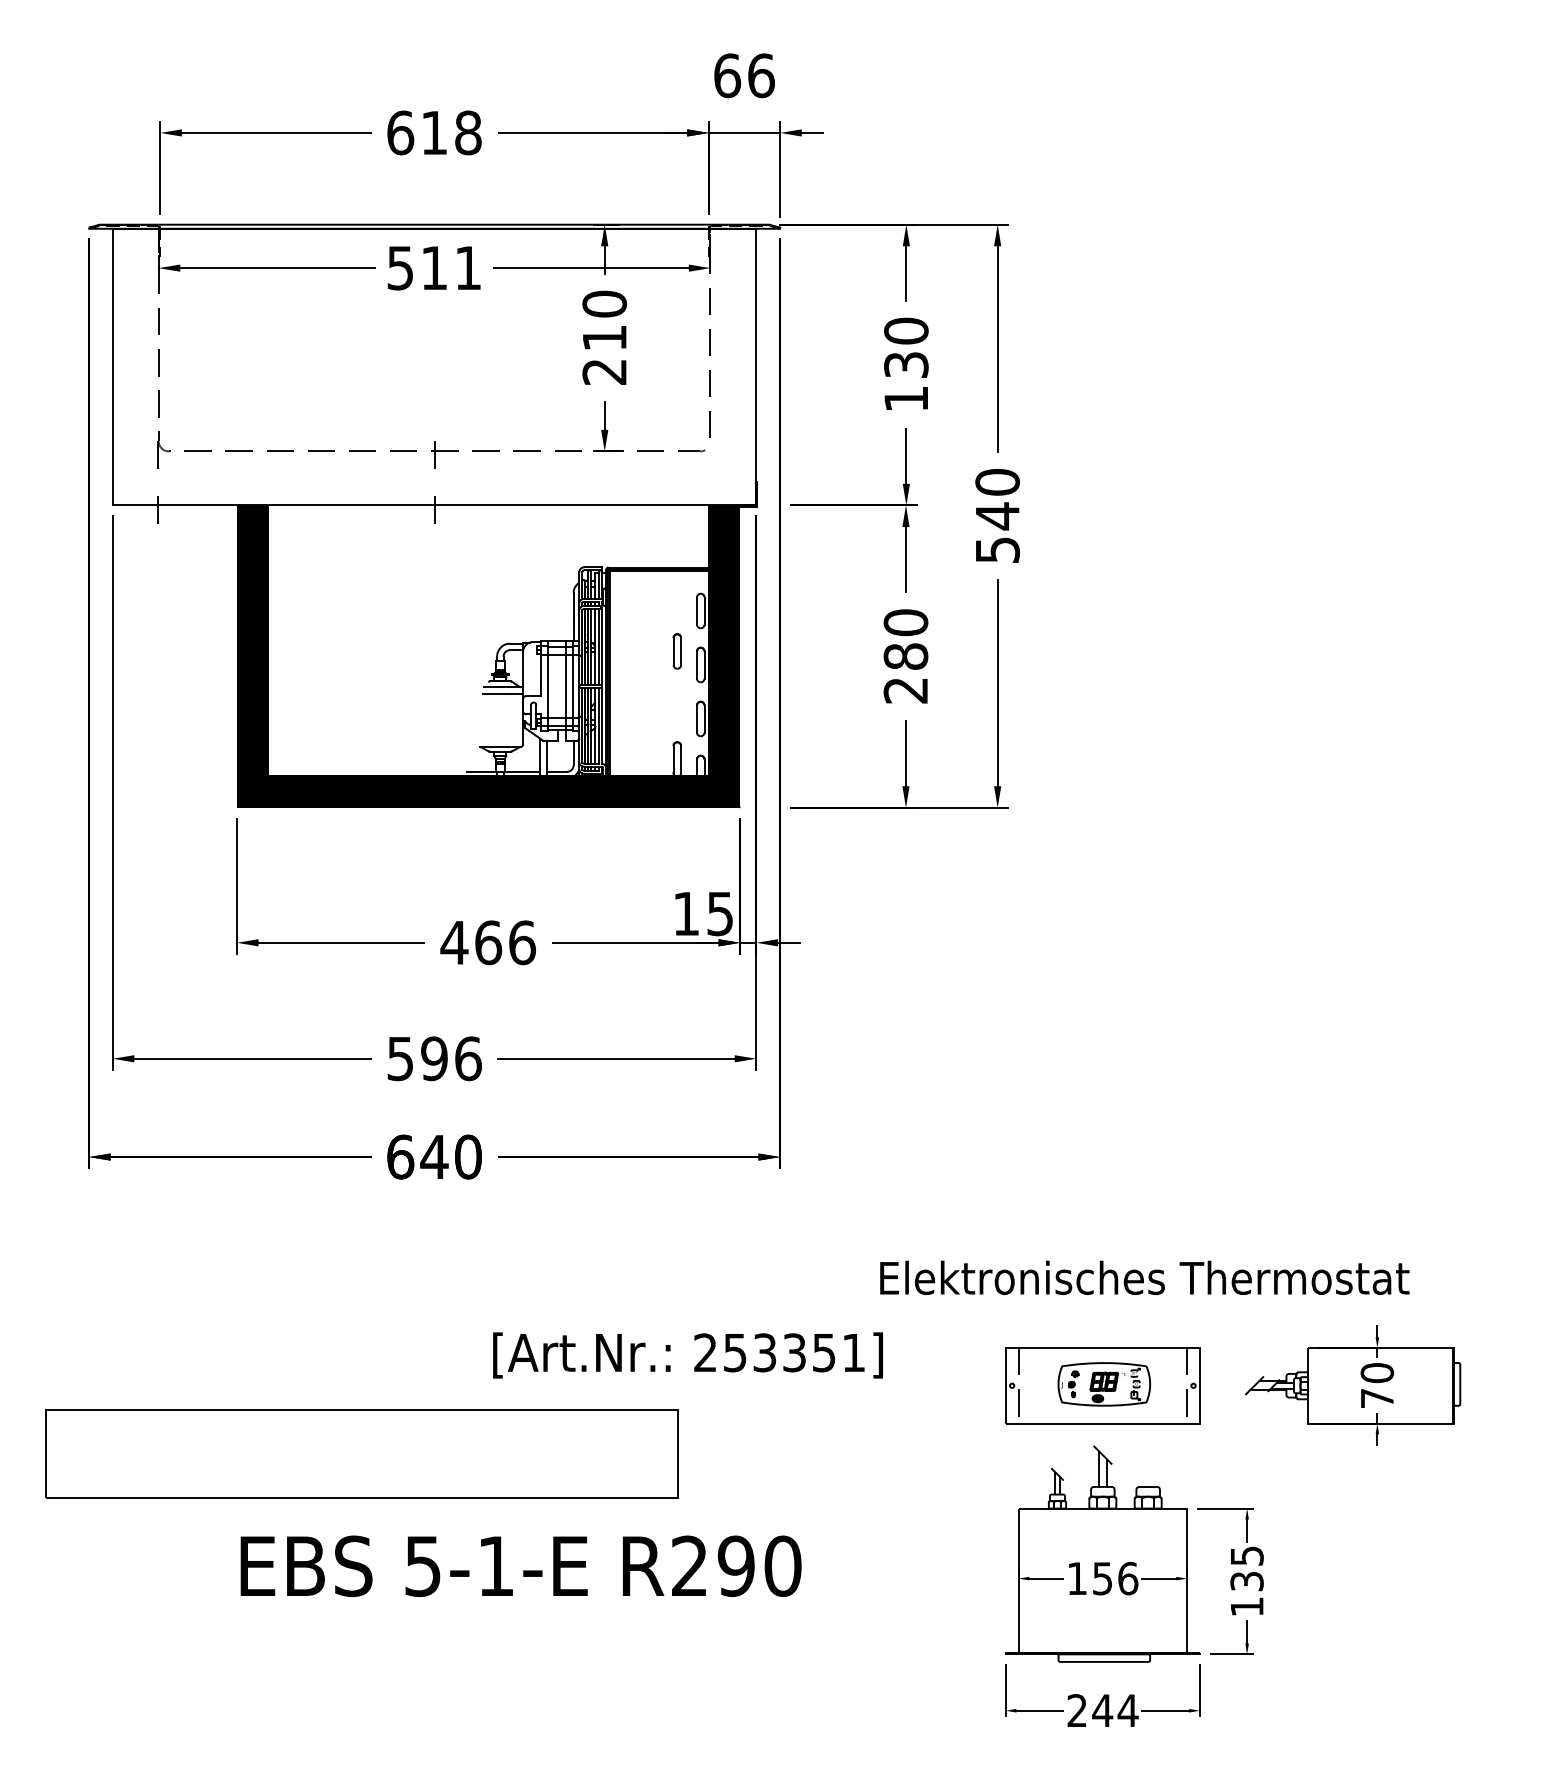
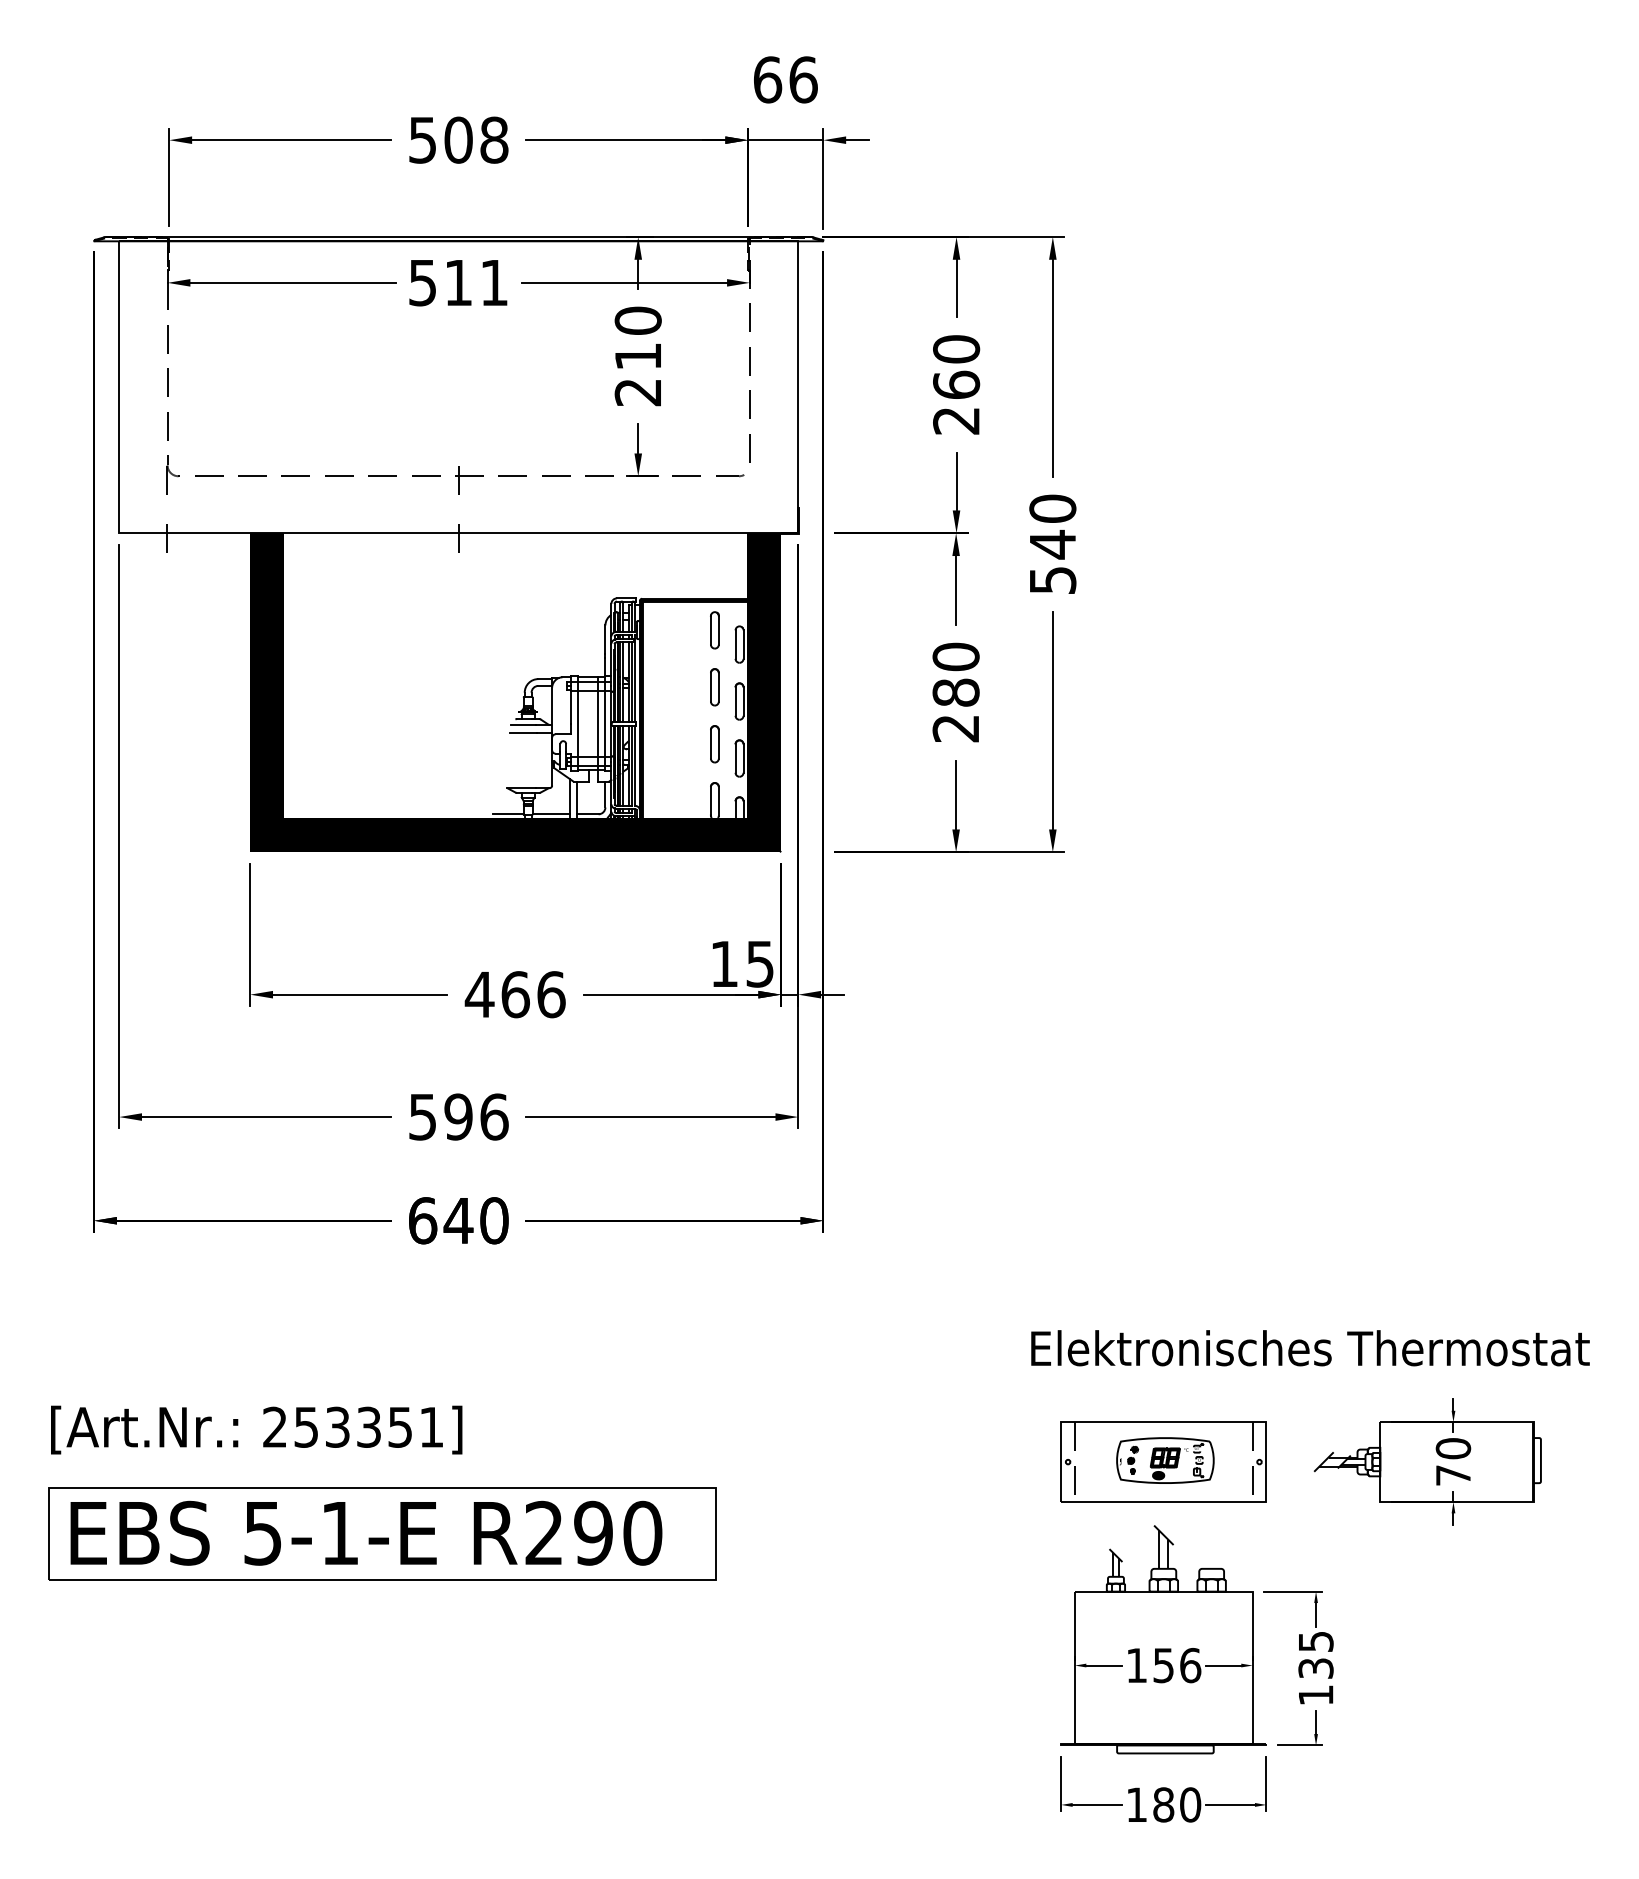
text: (417, 132) -> (440, 139), 618 -> 508
text: (906, 381) -> (956, 402), 130 -> 260
part: (677, 597) -> (715, 630), added
part: (676, 705) -> (713, 744), added
text: (1144, 1277) -> (1310, 1347), moved
text: (687, 1355) -> (256, 1430), moved
text: (520, 1566) -> (365, 1533), moved
text: (1102, 1710) -> (1163, 1804), 244 -> 180

